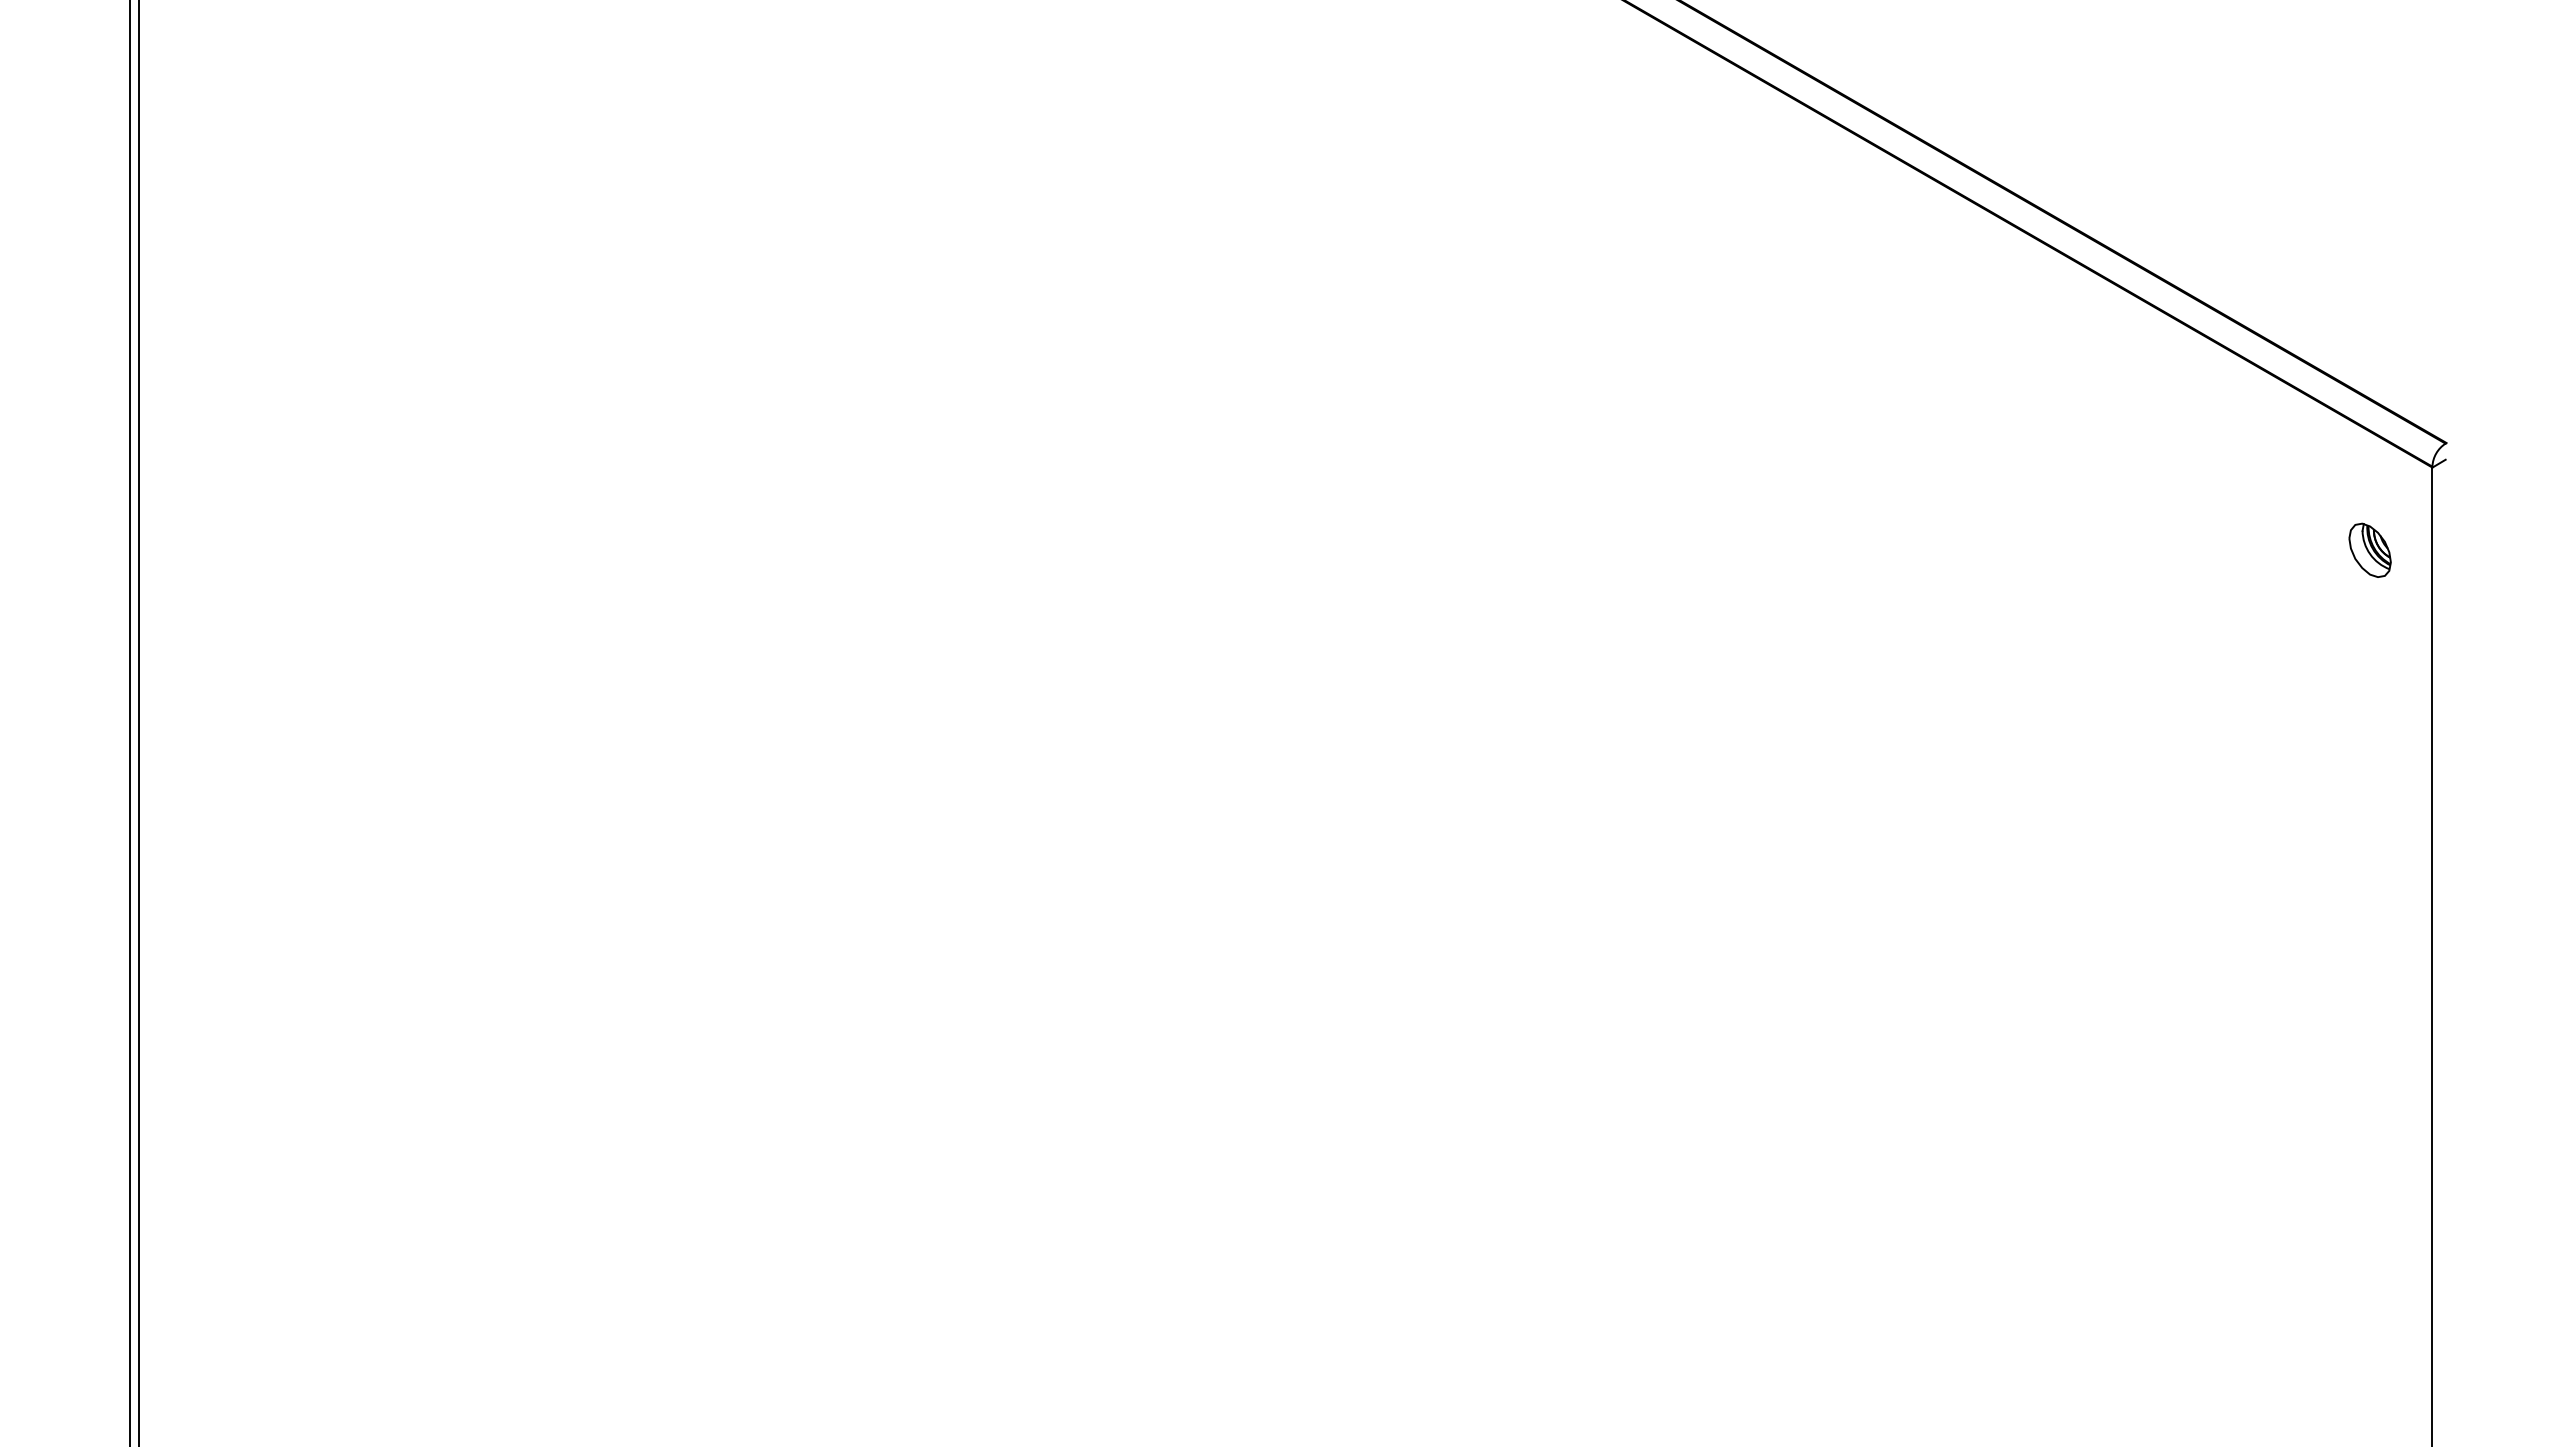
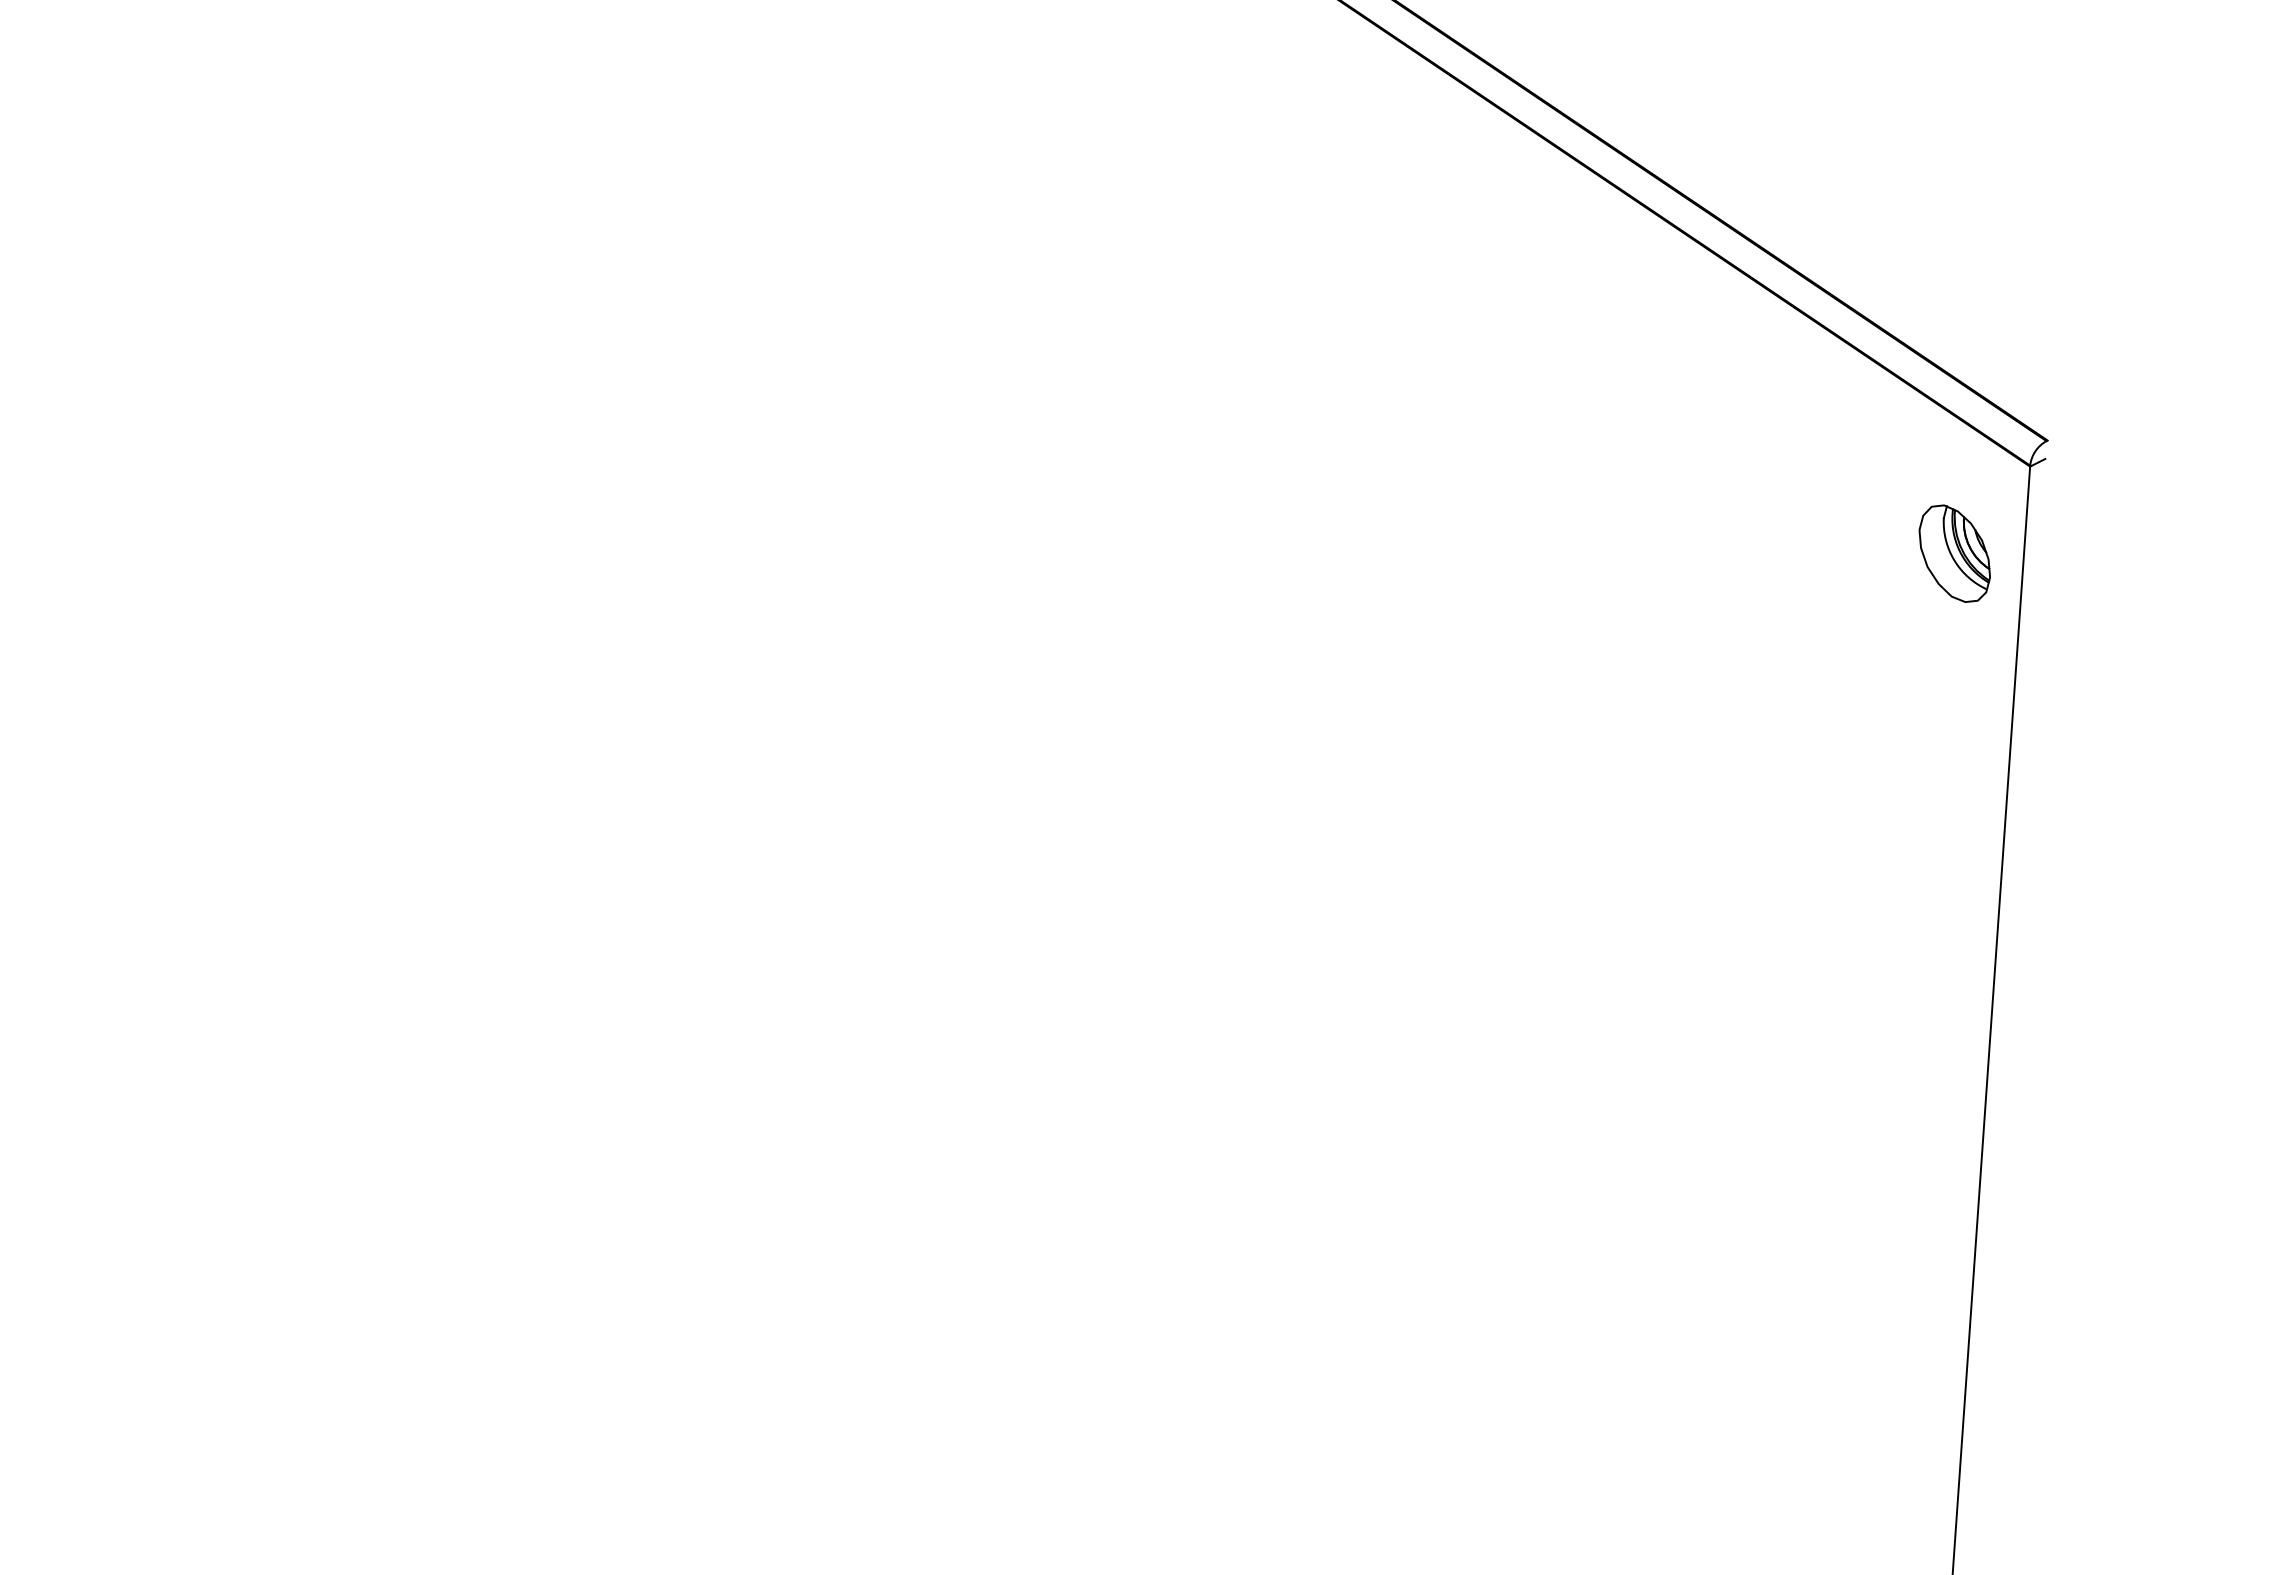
part: (2369, 549) -> (1954, 552), size x1.6

